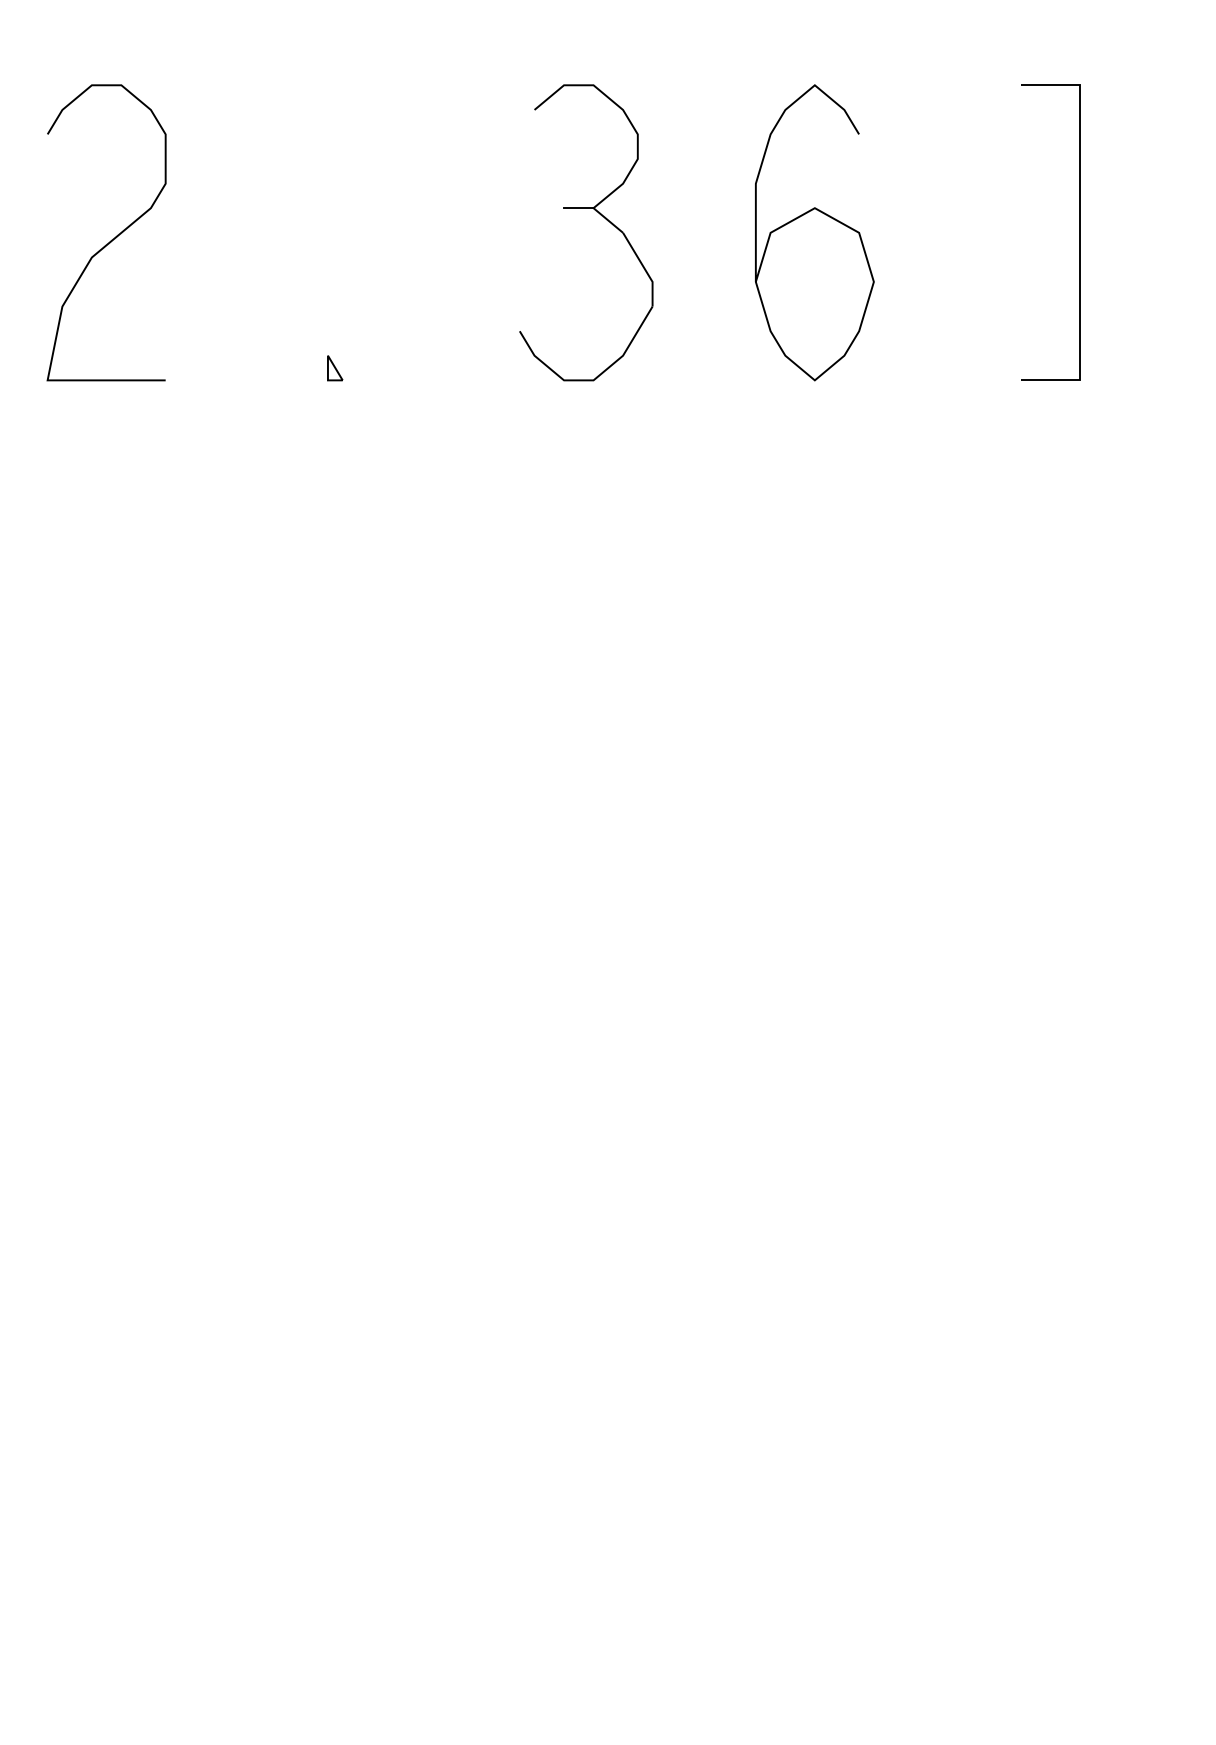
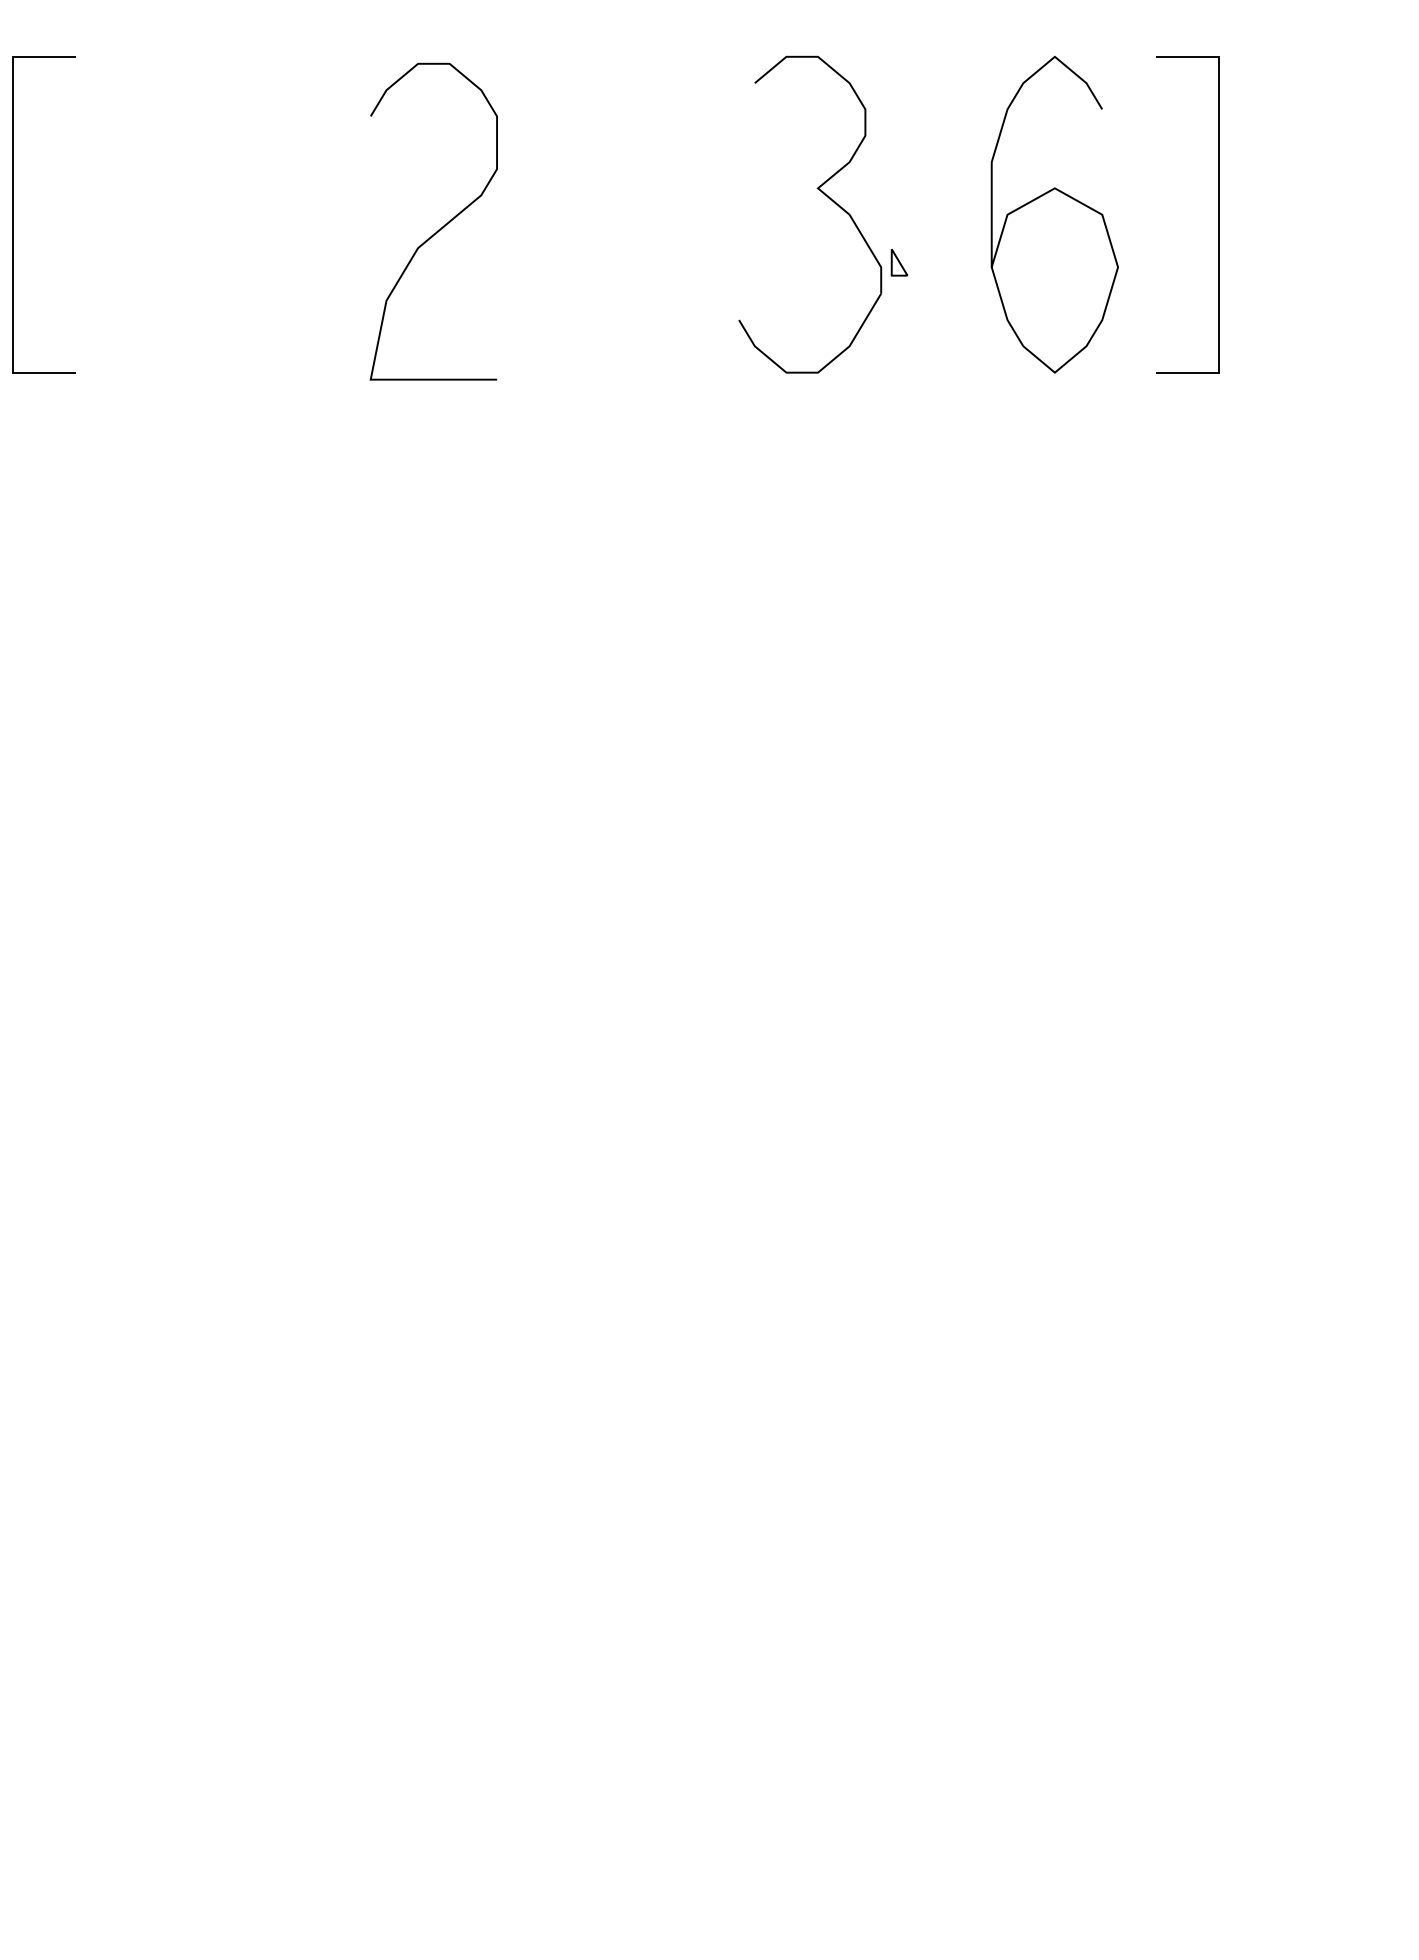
line: (579, 208) -> (802, 188), removed
line: (1079, 232) -> (1218, 214), moved
curve: (110, 240) -> (438, 229), moved
part: (334, 368) -> (898, 262), moved

